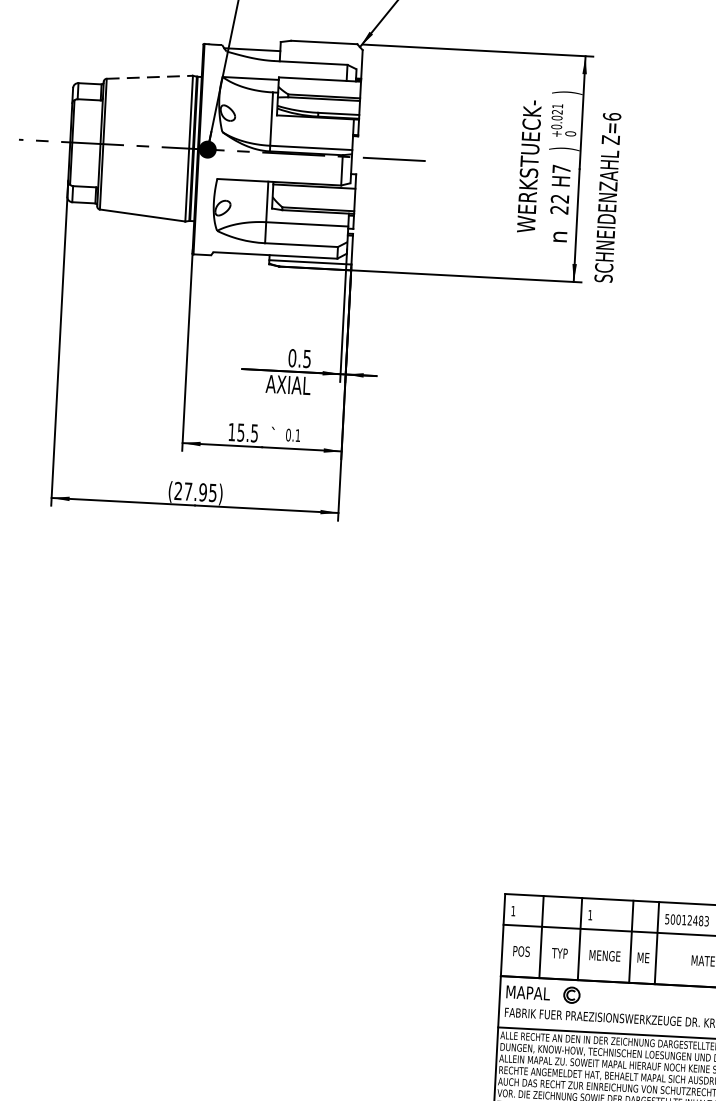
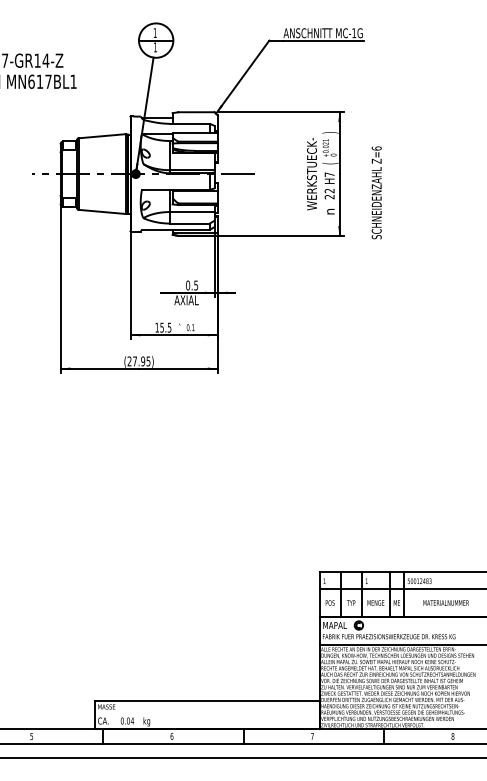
line: (150, 77) -> (102, 136), dashed -> solid
text: (564, 148) -> (330, 163), ) -> (
text: (607, 196) -> (376, 192), moved

